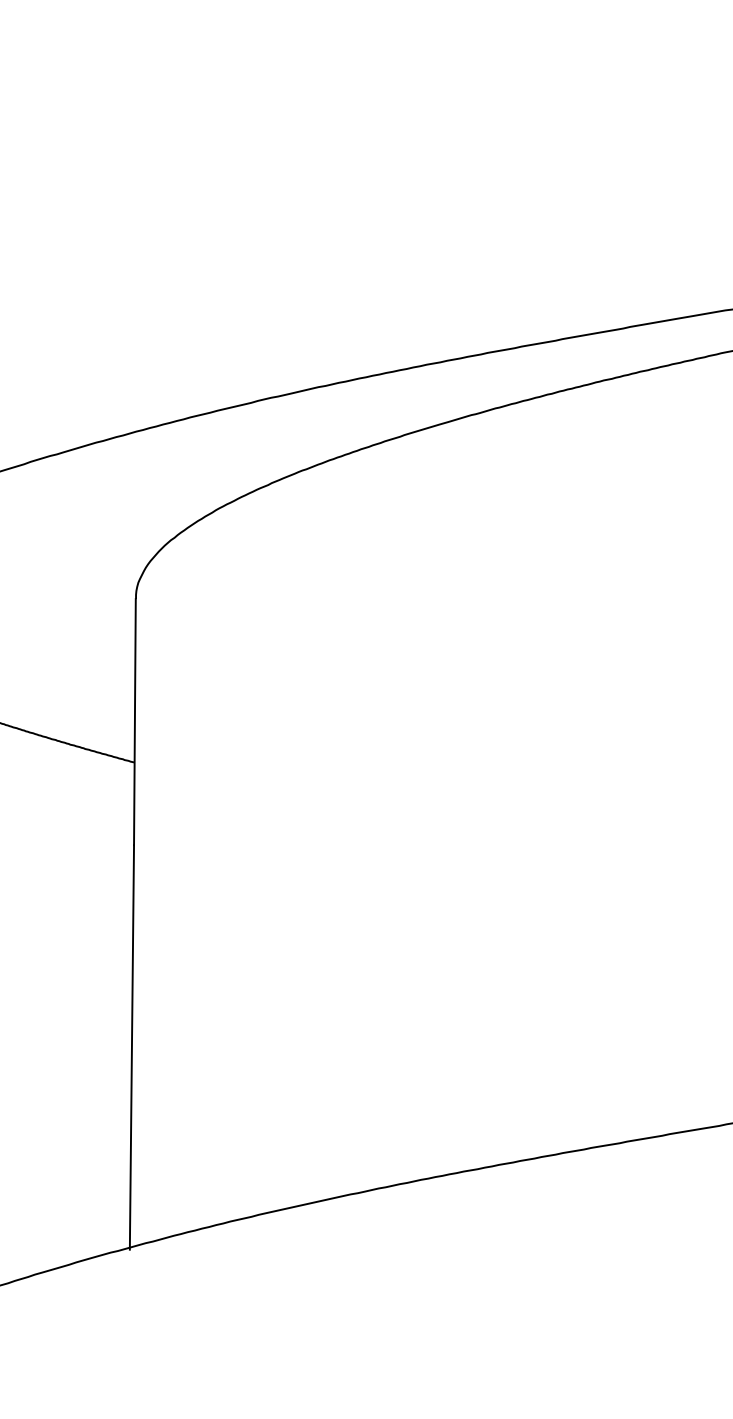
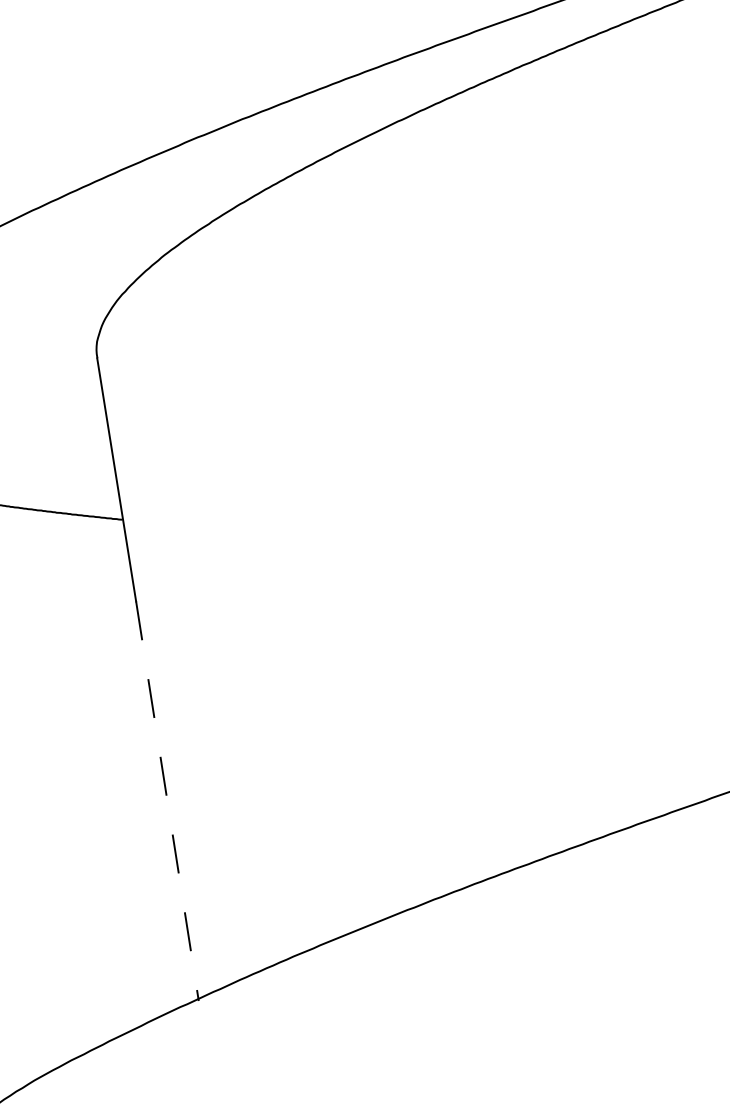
line: (131, 1047) -> (167, 801), solid -> dashed

